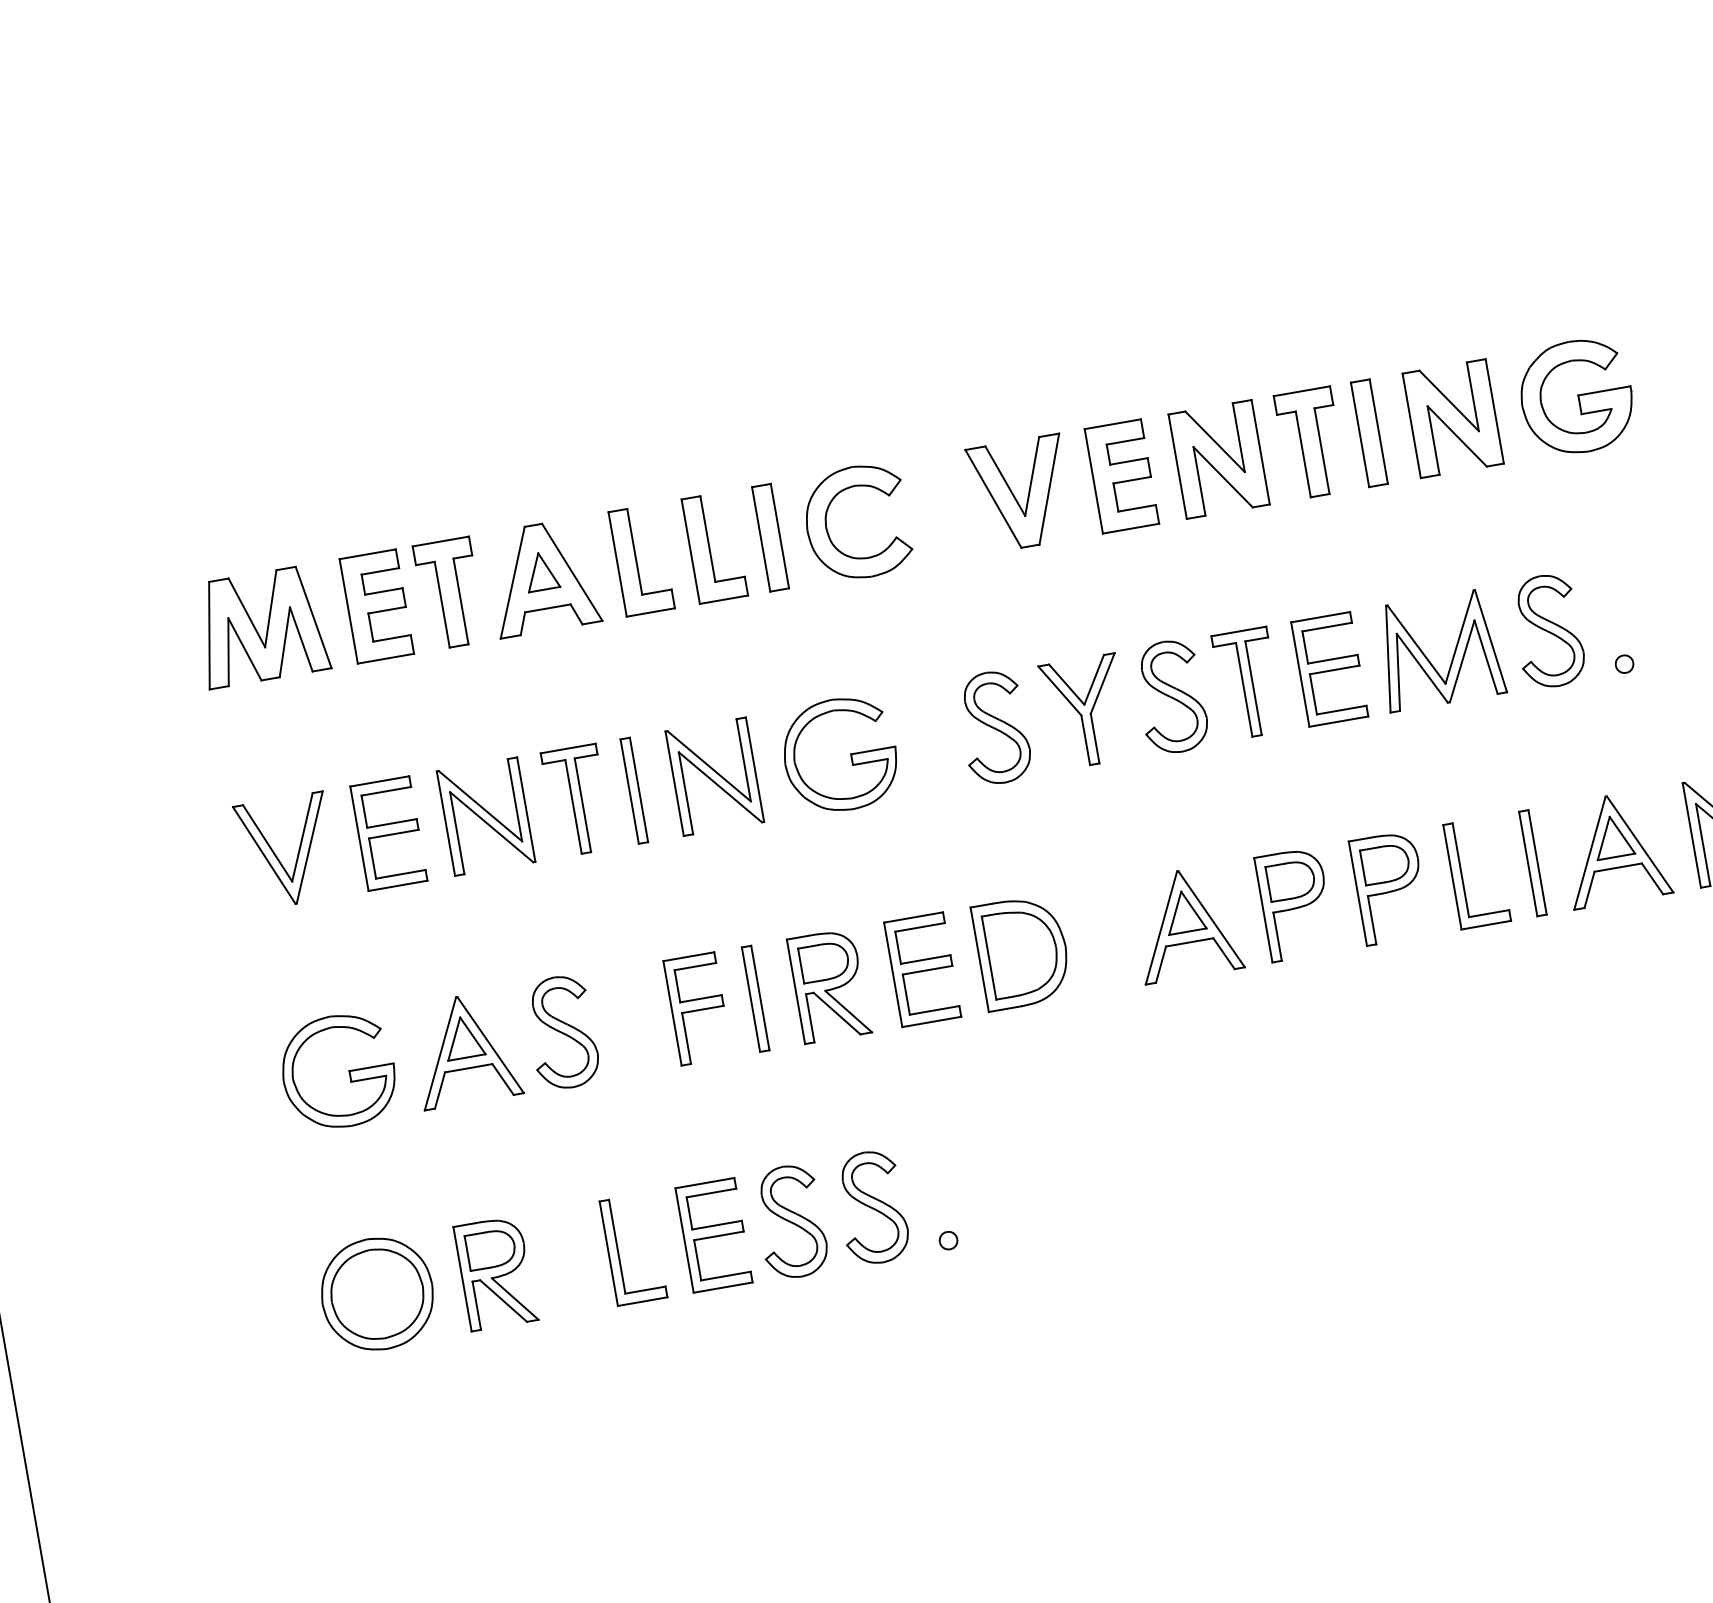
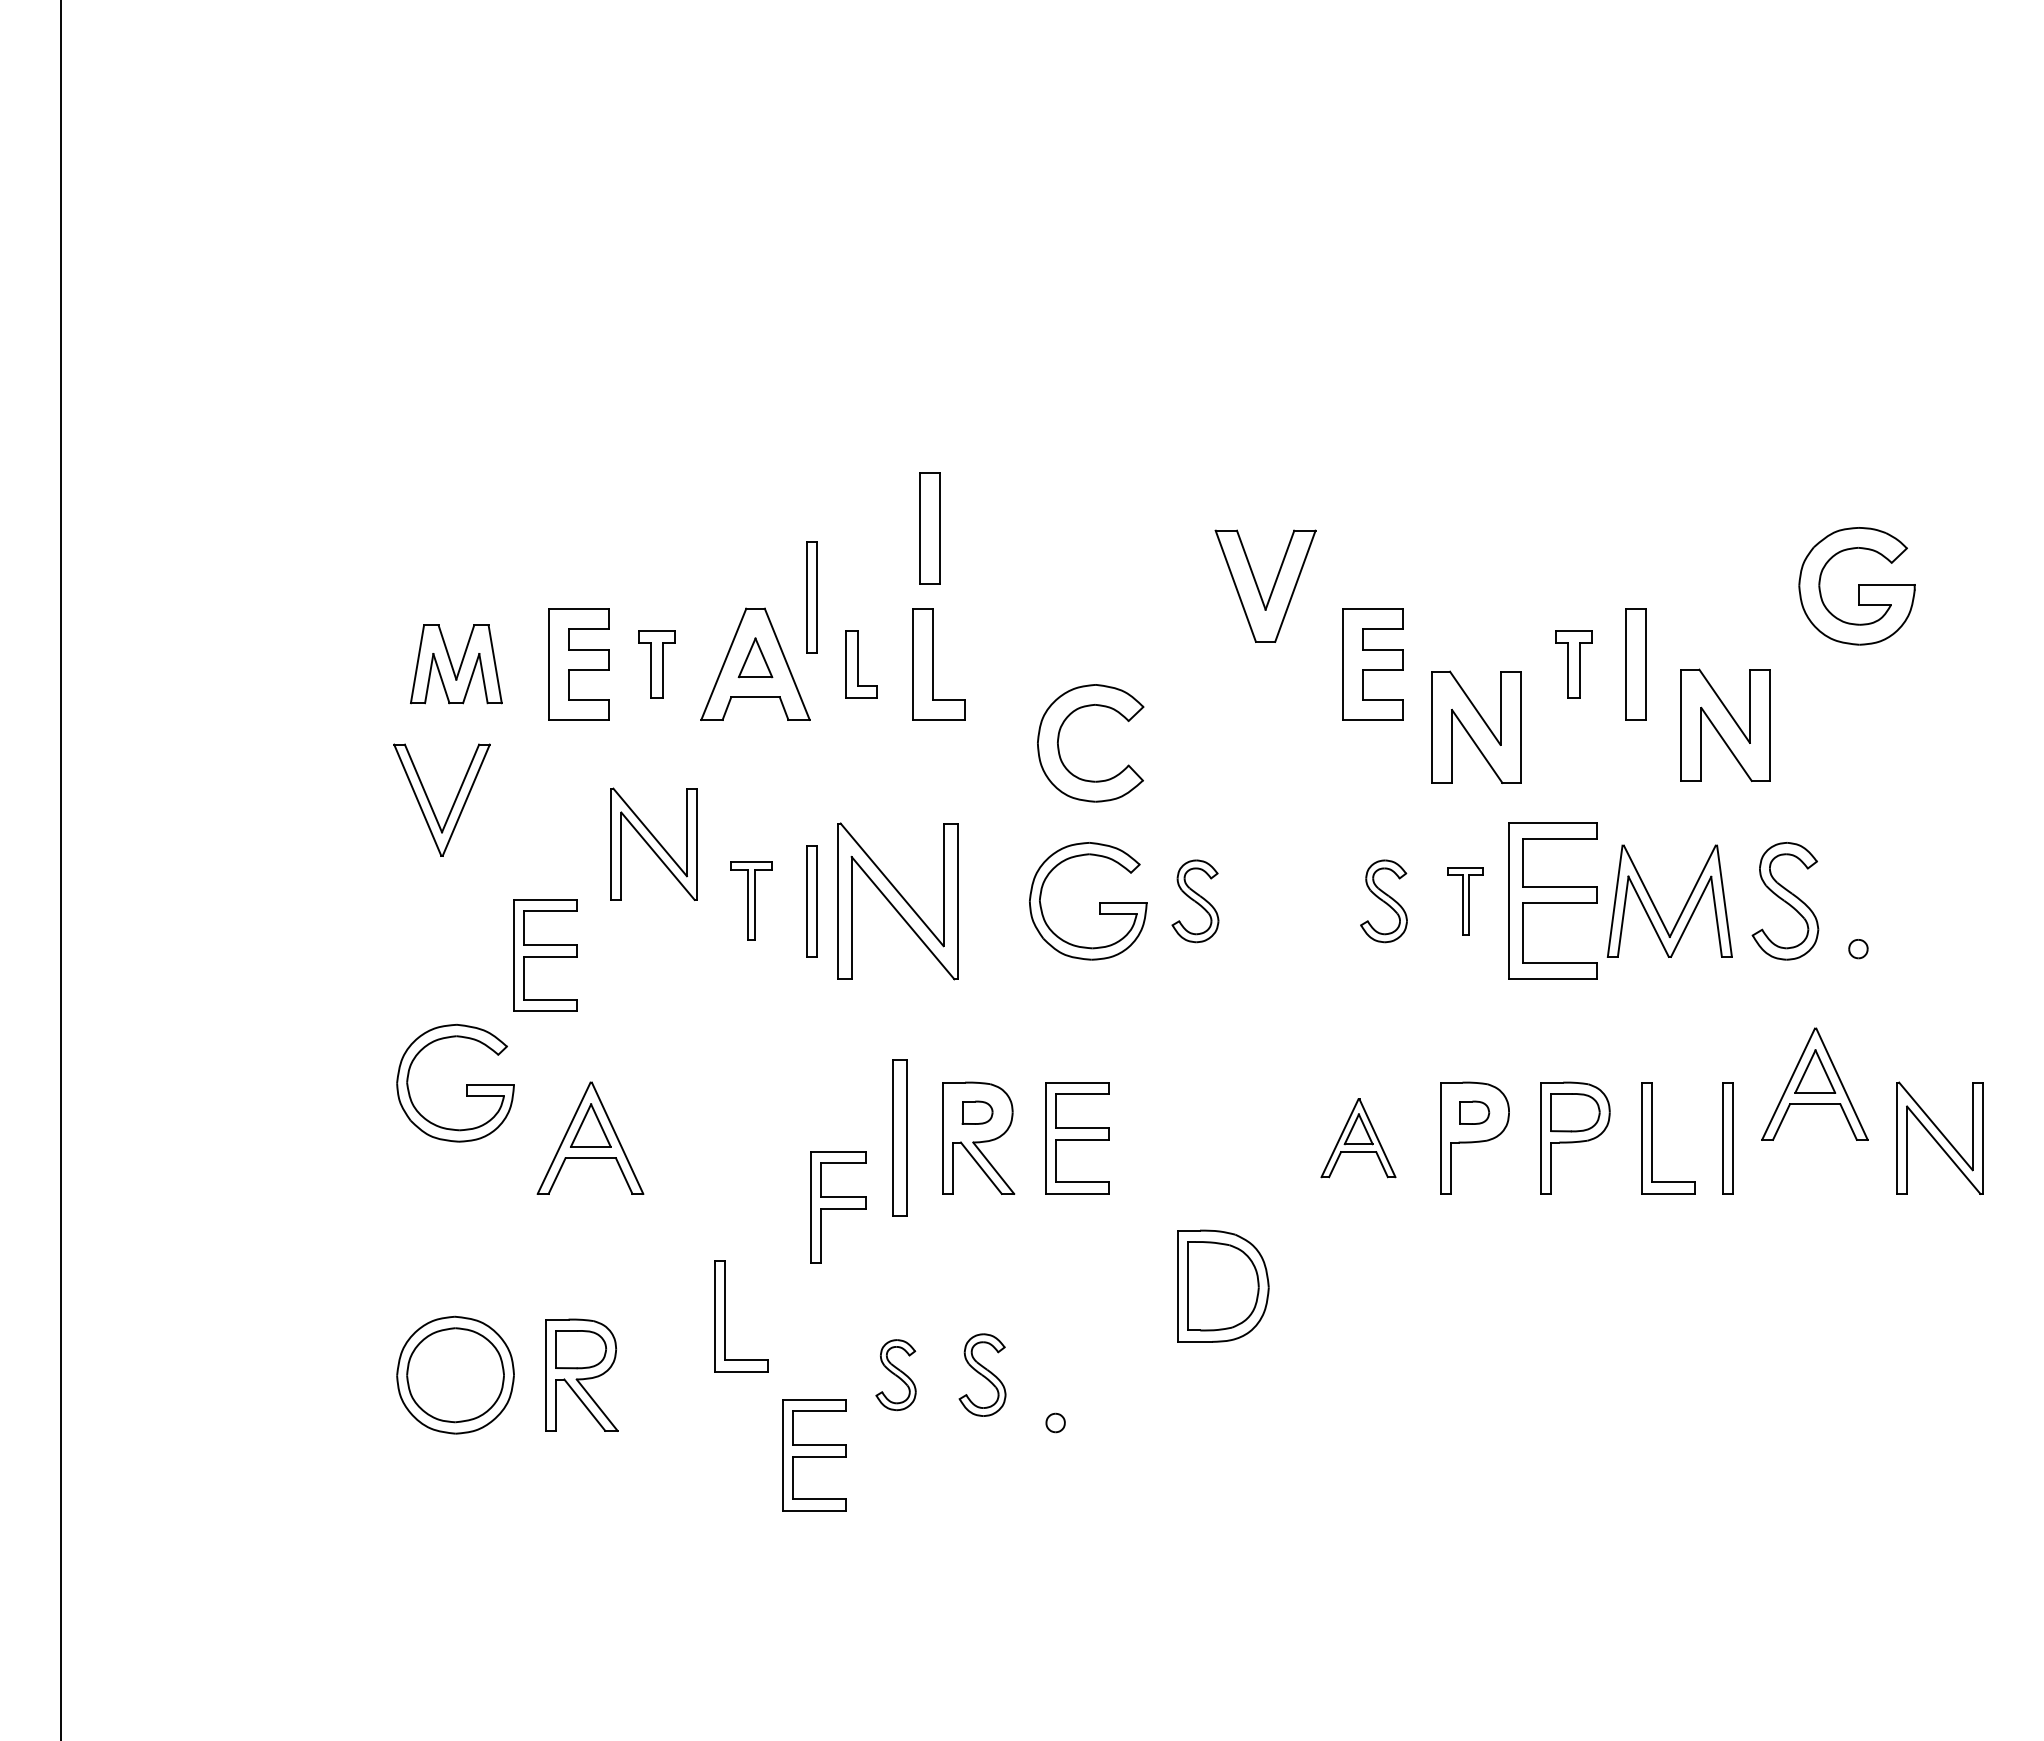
part: (1576, 397) -> (1856, 586), moved
part: (1452, 417) -> (1725, 724), moved
part: (1310, 443) -> (1573, 664), size x0.6
part: (1219, 458) -> (1476, 726), moved
part: (1014, 495) -> (1258, 586), moved
part: (584, 505) -> (811, 597), added
part: (828, 531) -> (1059, 747), moved
part: (769, 538) -> (929, 528), moved
part: (641, 560) -> (861, 664), size x0.6
part: (449, 593) -> (656, 664), size x0.6
part: (261, 625) -> (456, 663), size x0.7
part: (1329, 669) -> (1552, 901), size x1.4
part: (1247, 683) -> (1465, 901), size x0.6
part: (1170, 697) -> (1383, 901), size x0.7
part: (1085, 711) -> (1292, 900), removed
part: (994, 728) -> (1195, 901), size x0.7
part: (850, 754) -> (1099, 902), moved
part: (714, 776) -> (897, 900), size x1.4
part: (577, 800) -> (751, 901), size x0.7
part: (485, 816) -> (653, 843), moved
part: (388, 833) -> (545, 955), moved
part: (1614, 848) -> (1814, 1083), moved
part: (277, 857) -> (431, 804), moved
part: (1290, 880) -> (1474, 1112), size x0.6
part: (1186, 923) -> (1358, 1137), size x0.7
part: (1022, 951) -> (1223, 1285), moved
part: (824, 961) -> (977, 1112), size x0.6
part: (755, 999) -> (899, 1138), size x1.4
part: (698, 1009) -> (838, 1207), moved
part: (561, 1032) -> (693, 1138), removed
part: (348, 1071) -> (466, 1084), moved
part: (871, 1207) -> (982, 1374), size x0.7
part: (790, 1221) -> (895, 1374), size x0.6
part: (714, 1235) -> (814, 1455), moved
part: (618, 1252) -> (725, 1316), moved

